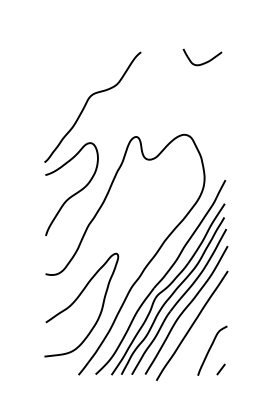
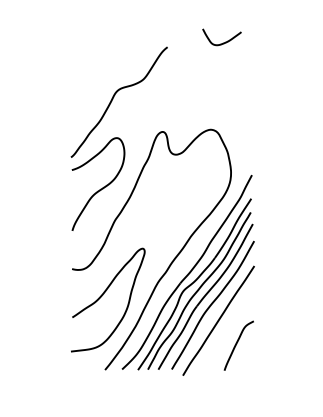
curve: (204, 62) -> (223, 42), moved
line: (221, 369) -> (247, 364), removed

